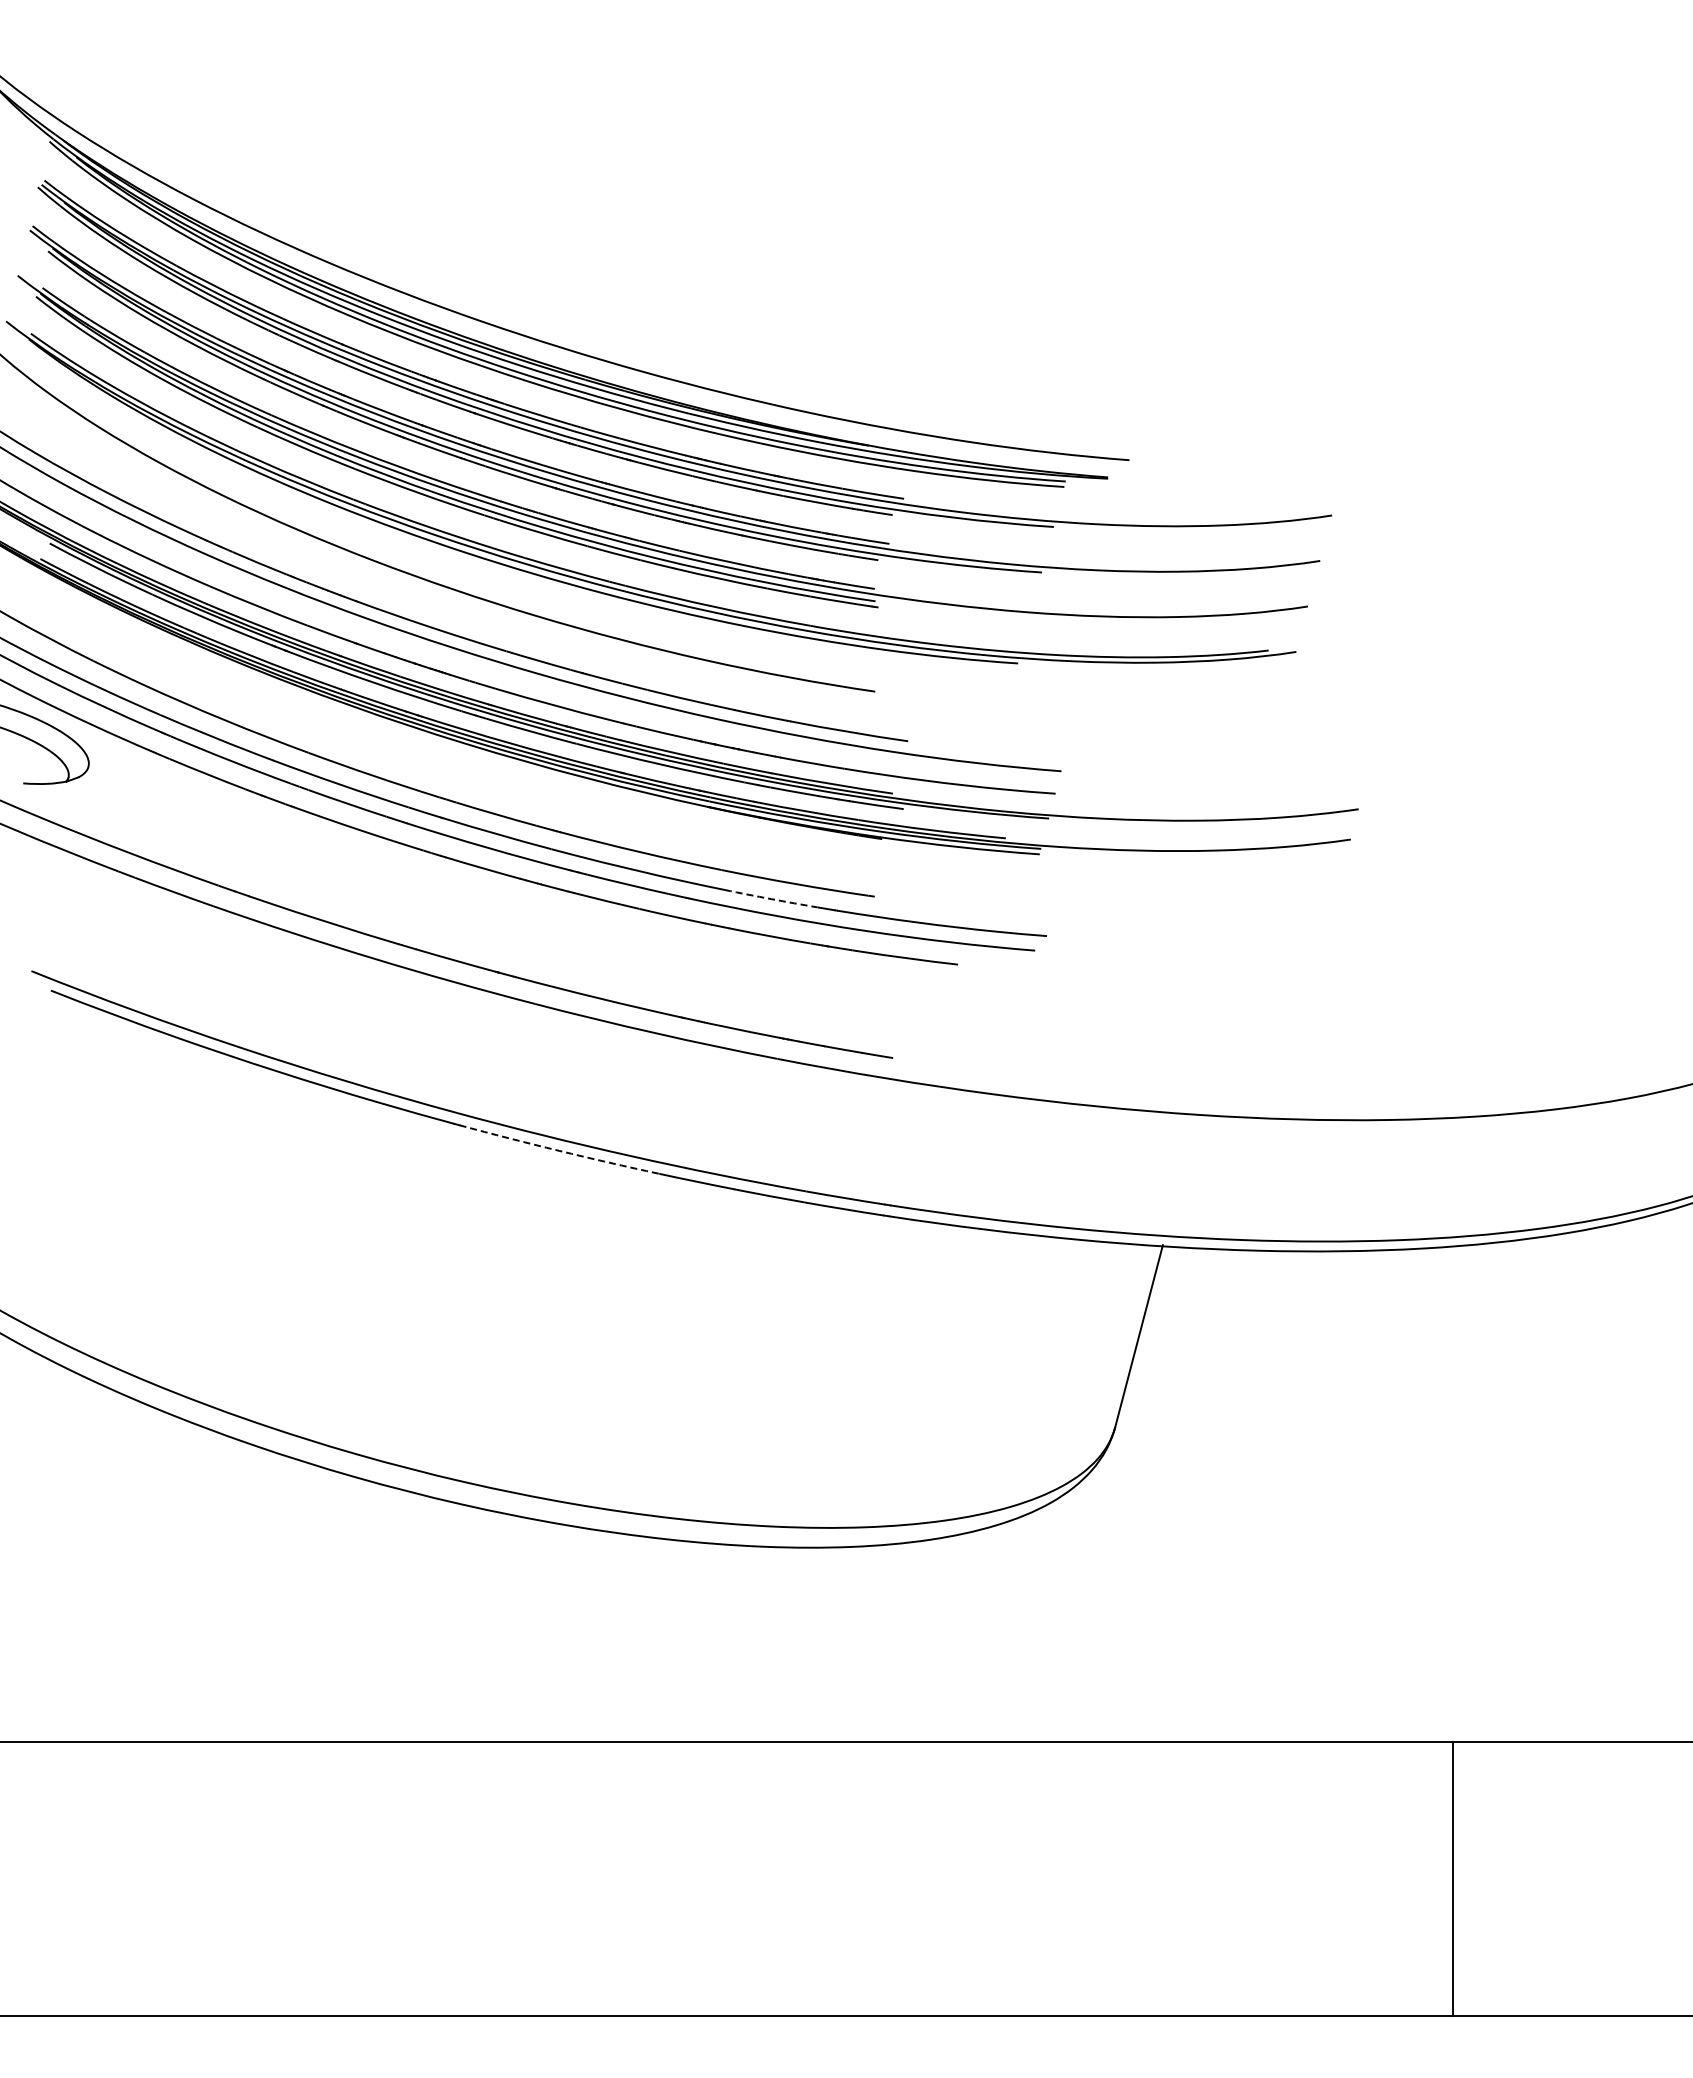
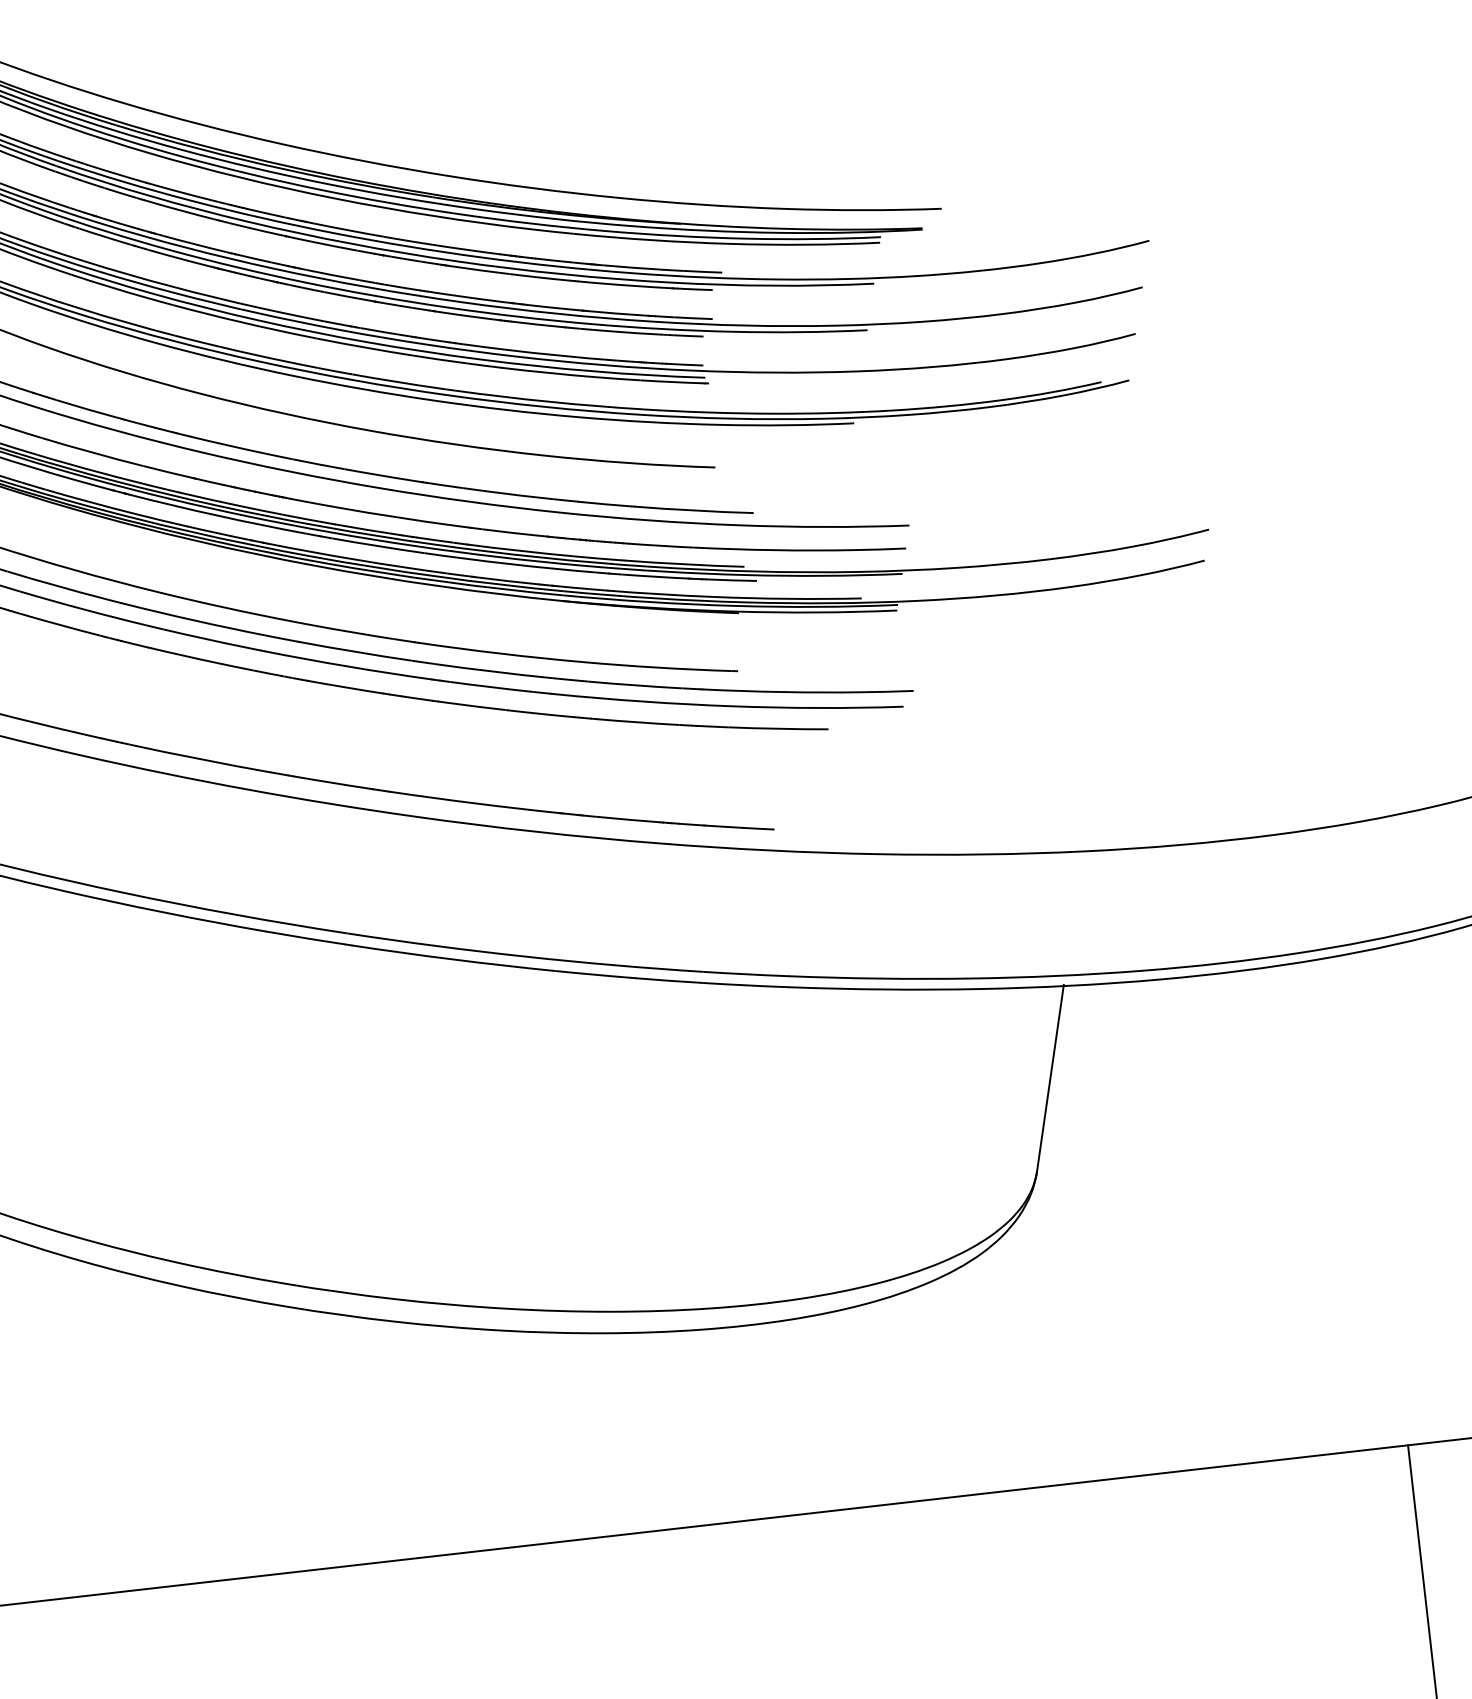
arc: (771, 899) -> (635, 685), dashed -> solid
arc: (559, 1150) -> (453, 959), dashed -> solid

